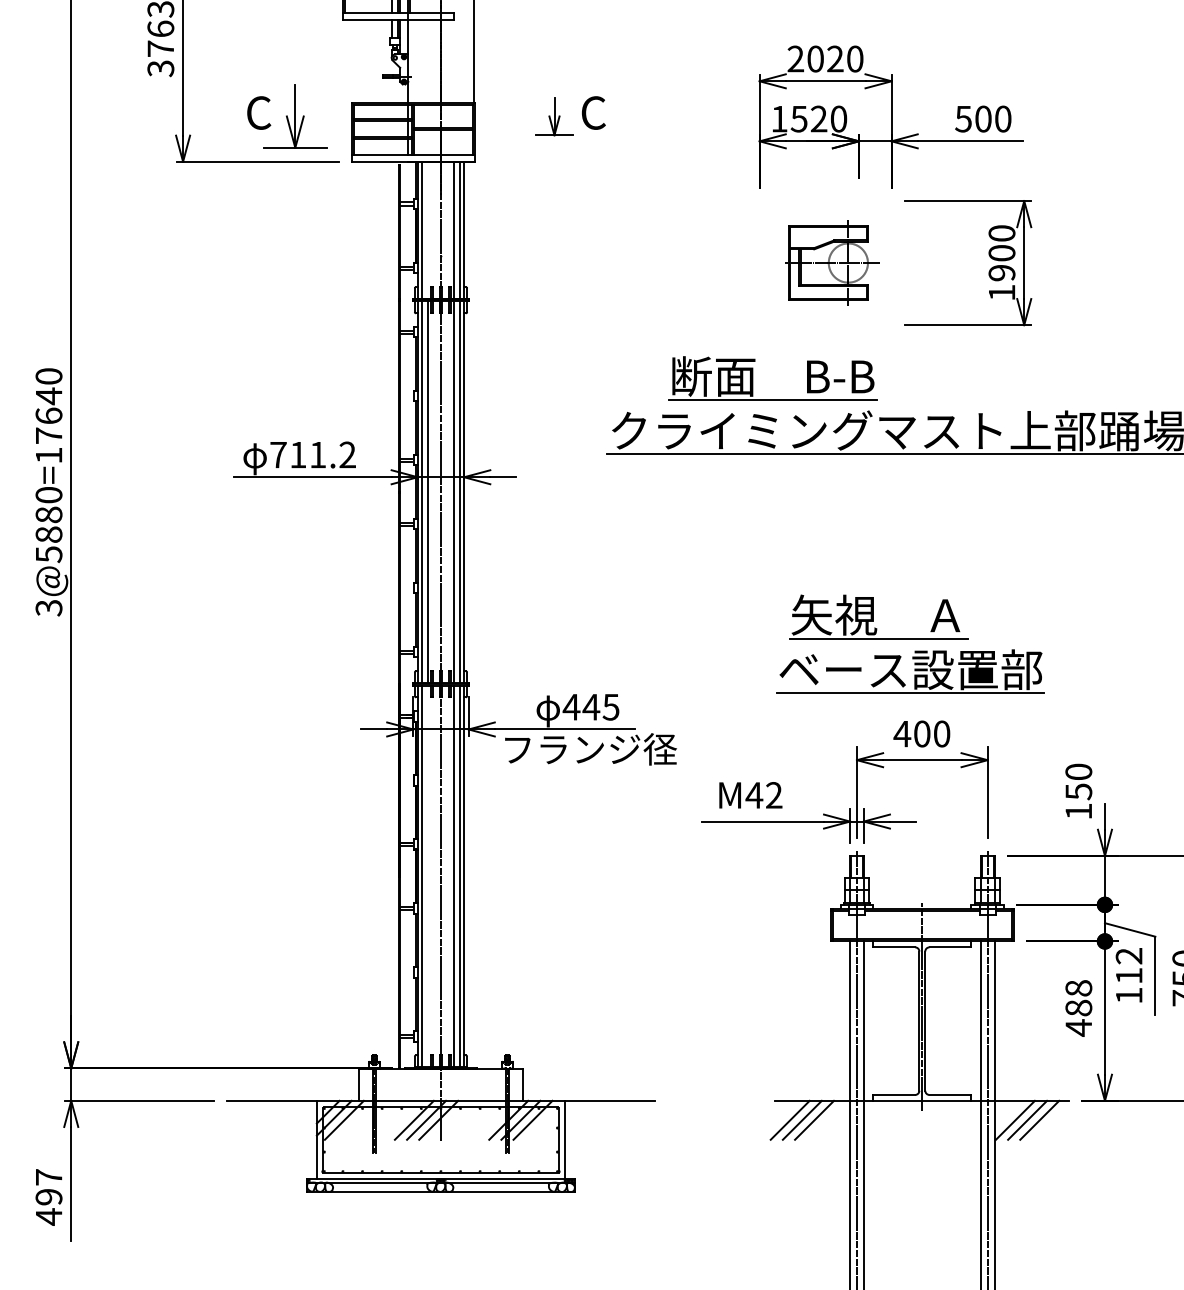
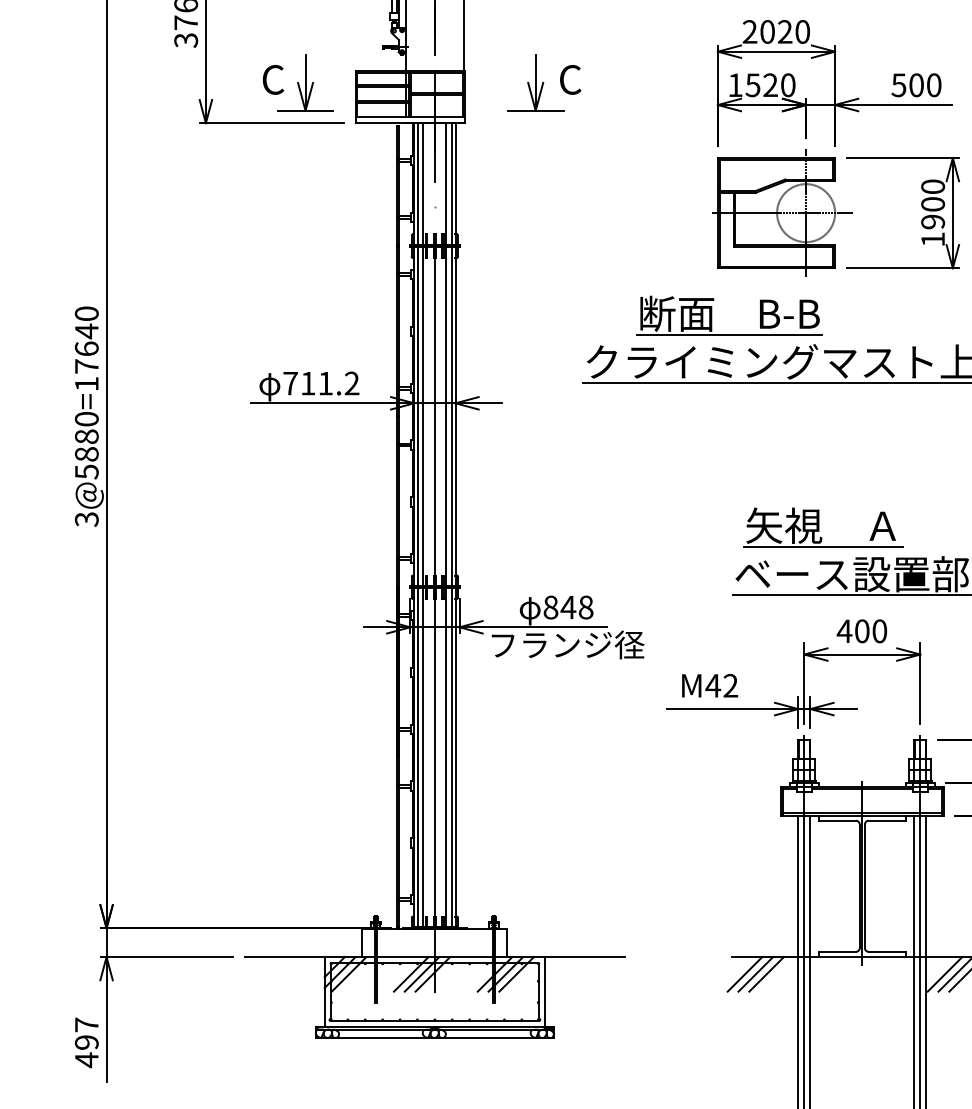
part: (554, 116) -> (535, 82), size x1.67
line: (427, 229) -> (422, 183), added
part: (832, 262) -> (782, 212), size x1.67
text: (590, 706) -> (567, 606), 445 -> 848
line: (427, 876) -> (422, 757), added

